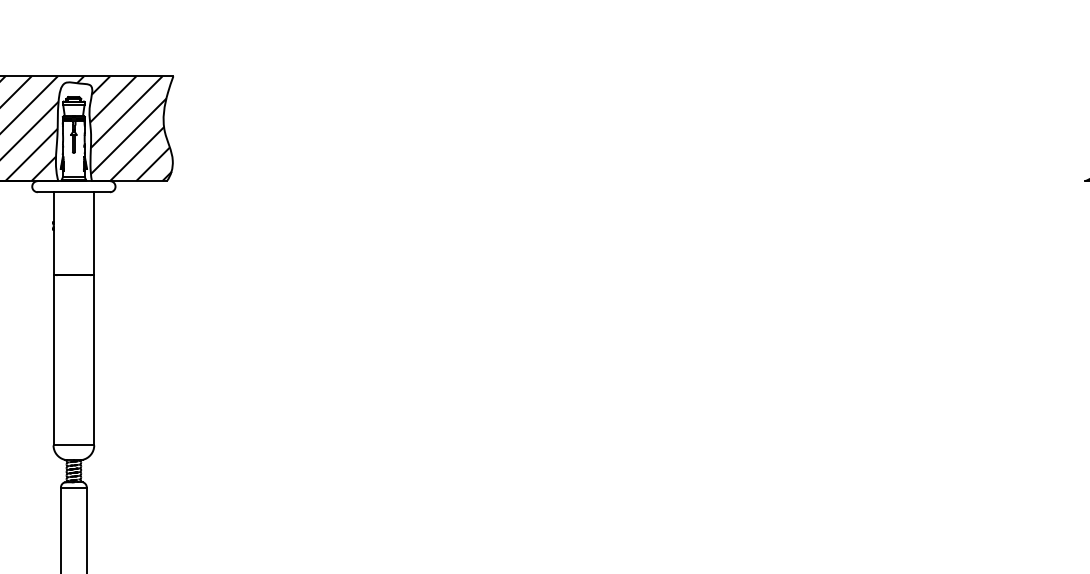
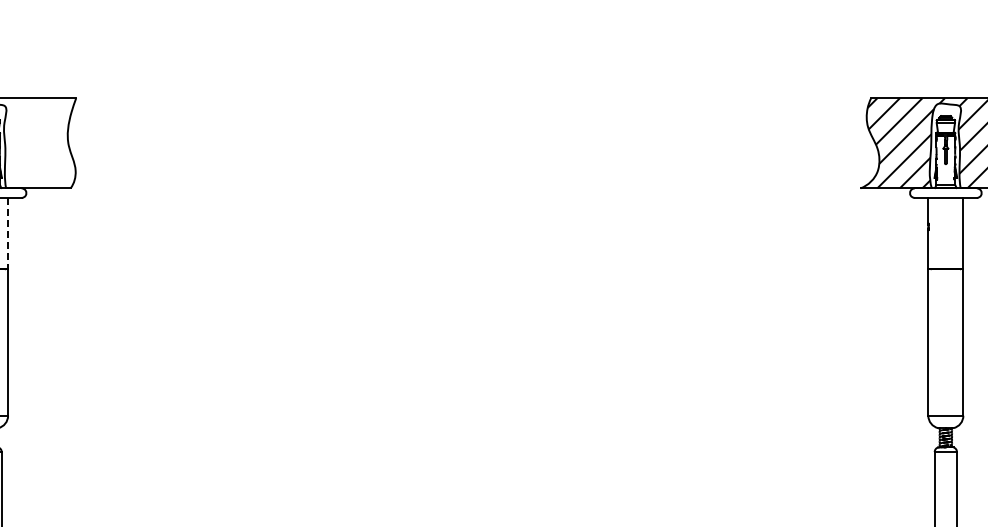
hatch: (130, 128) -> (39, 143), removed
line: (94, 233) -> (8, 233), solid -> dashed

